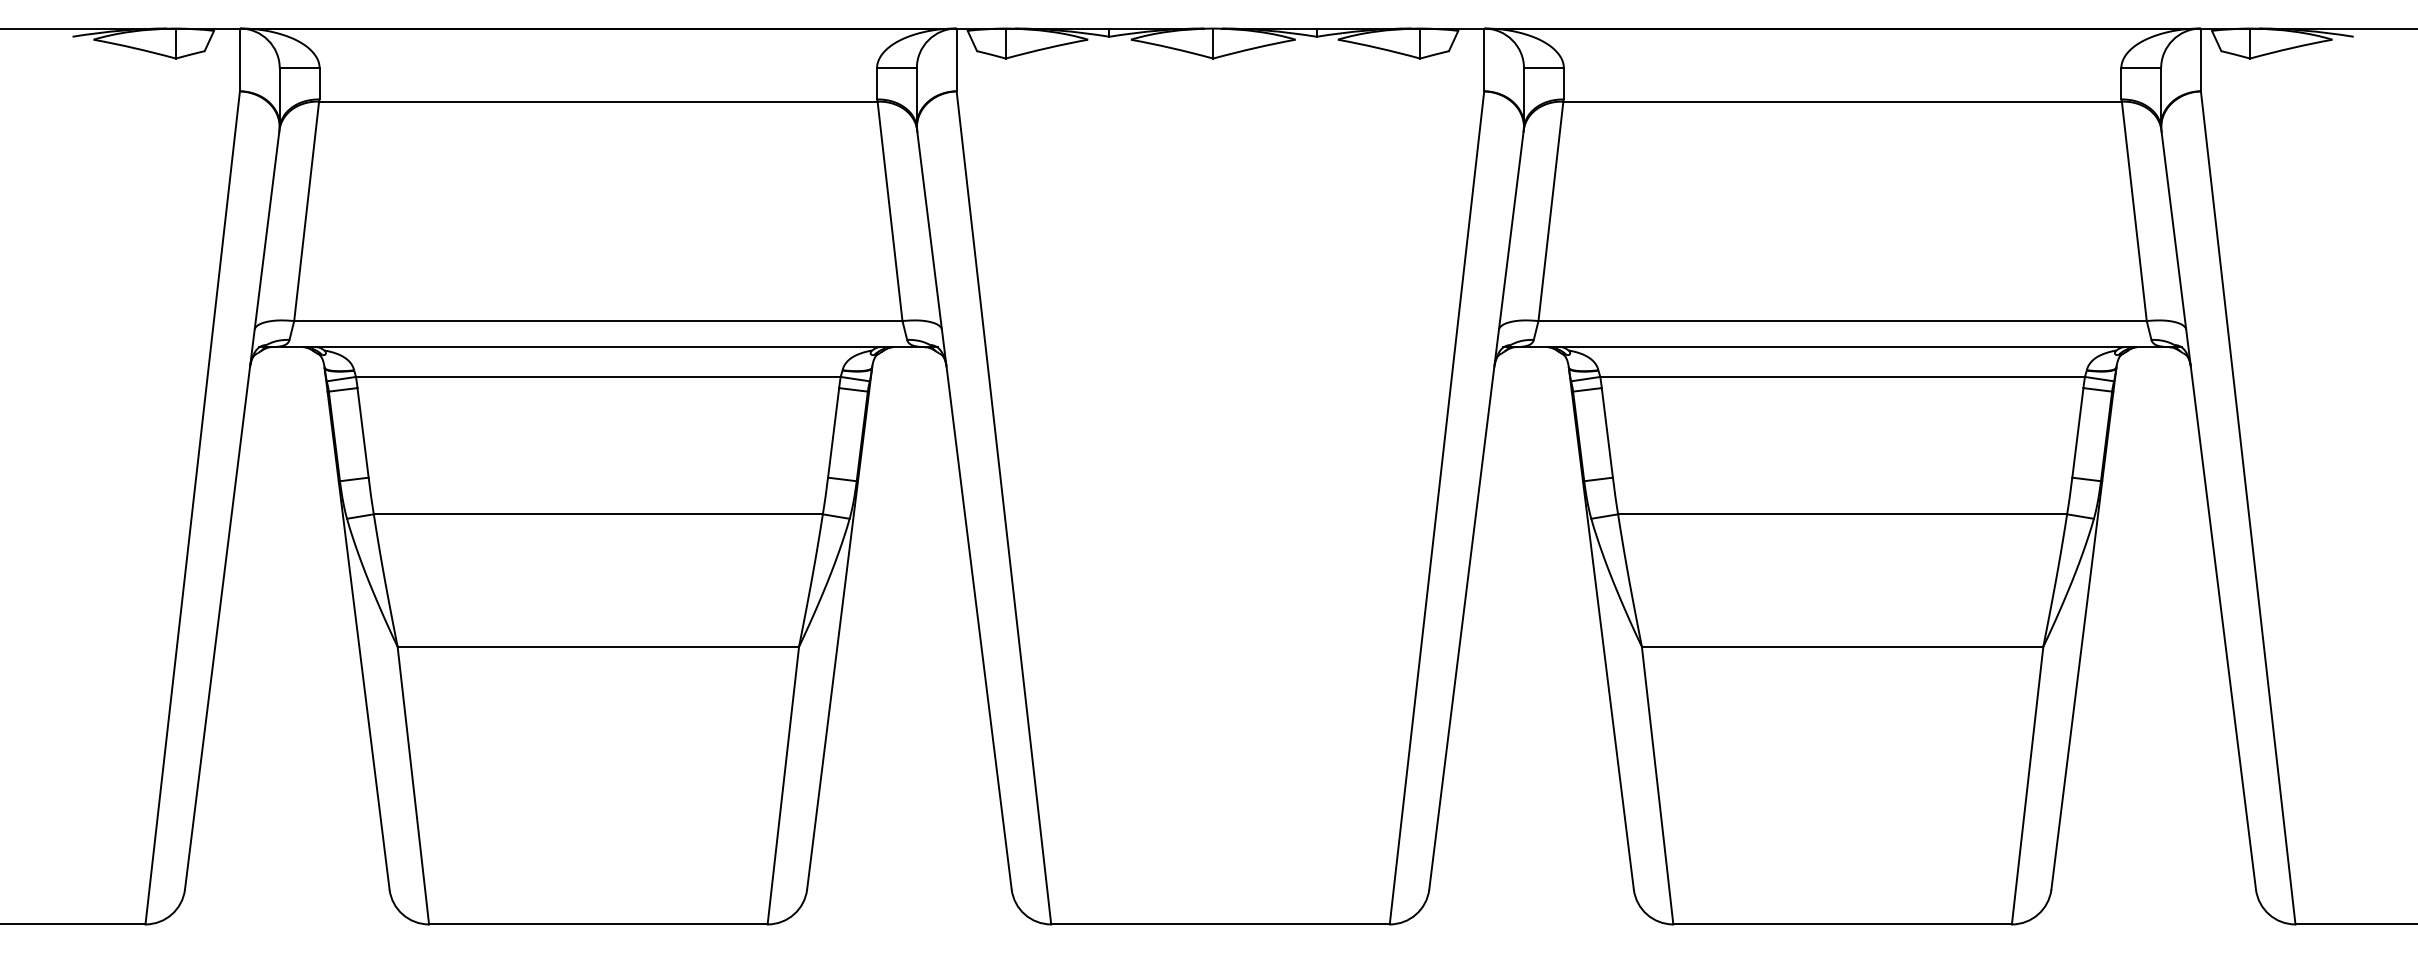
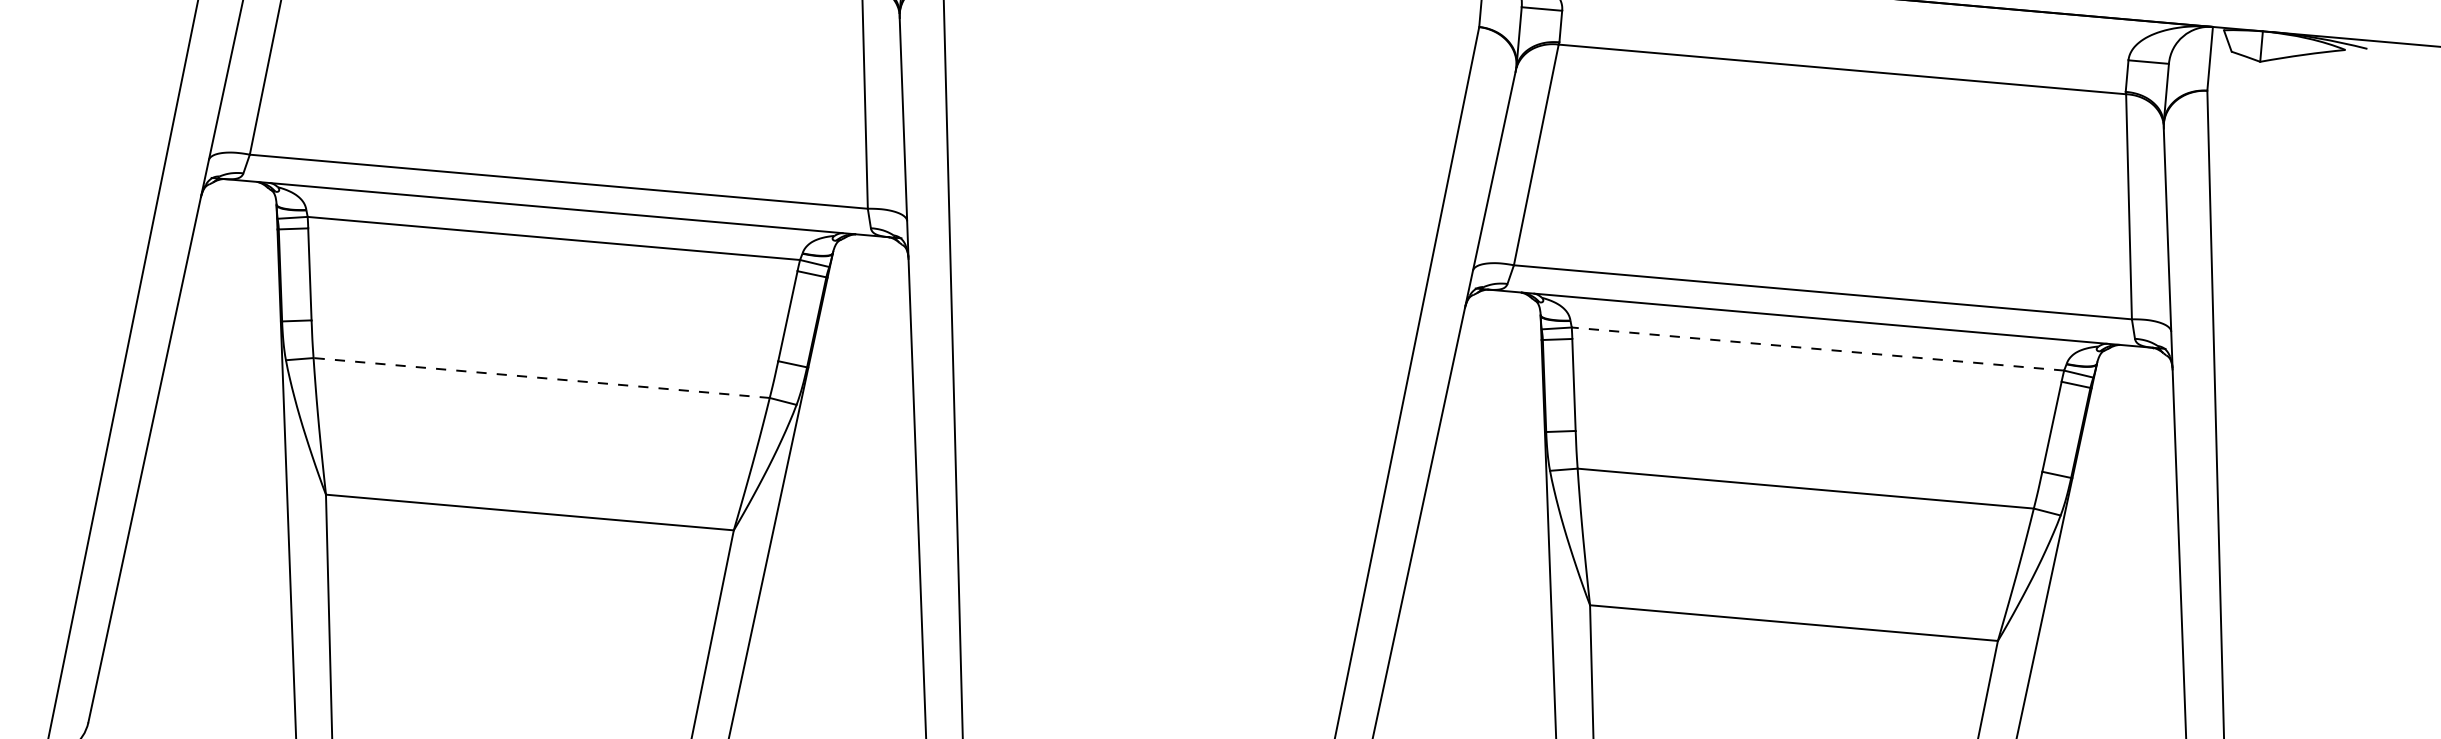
line: (1842, 376) -> (1817, 348), solid -> dashed
line: (598, 514) -> (541, 378), solid -> dashed

